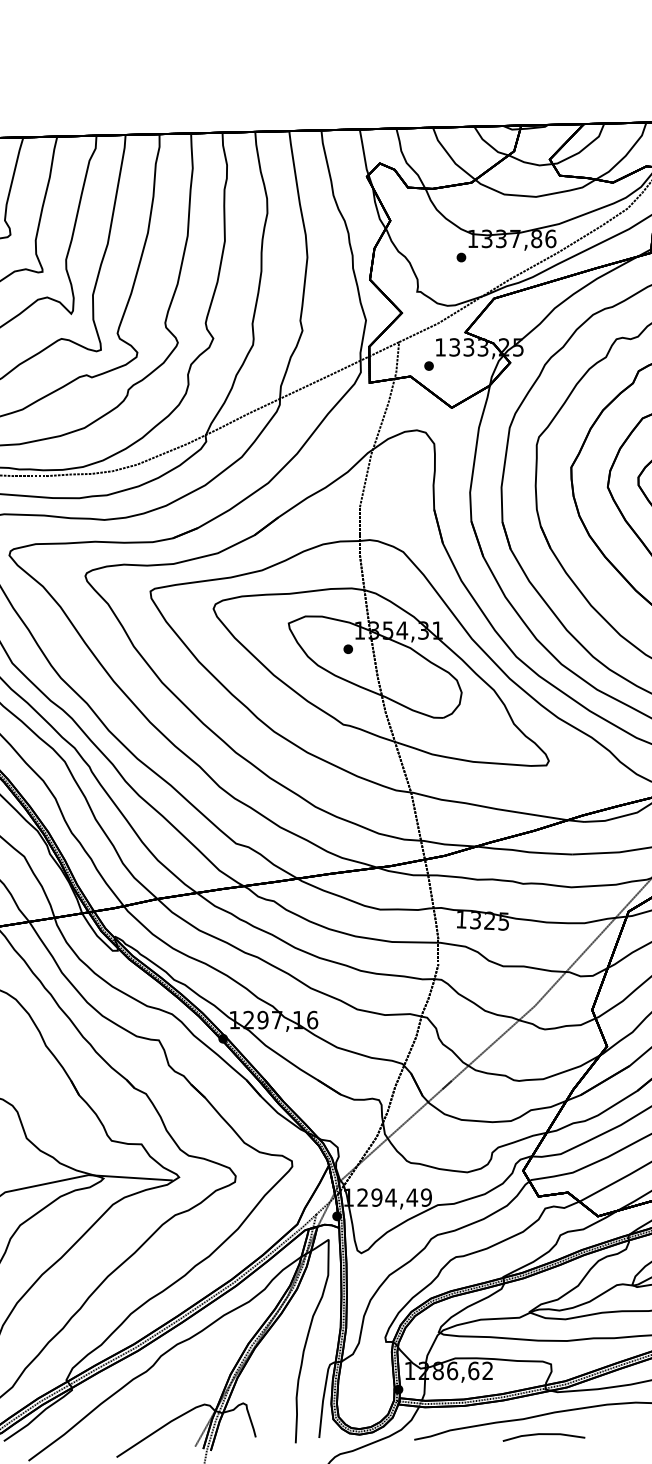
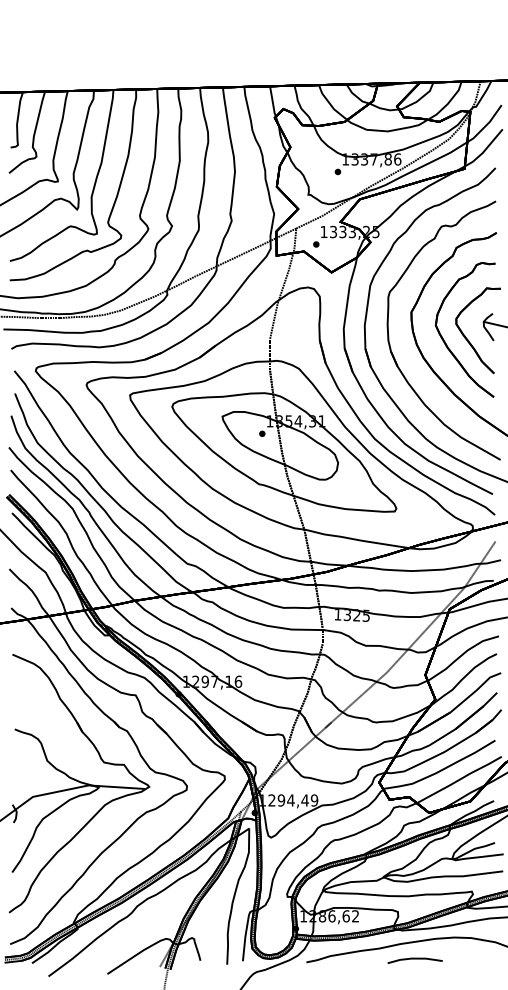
line: (542, 1435) -> (414, 959), moved

